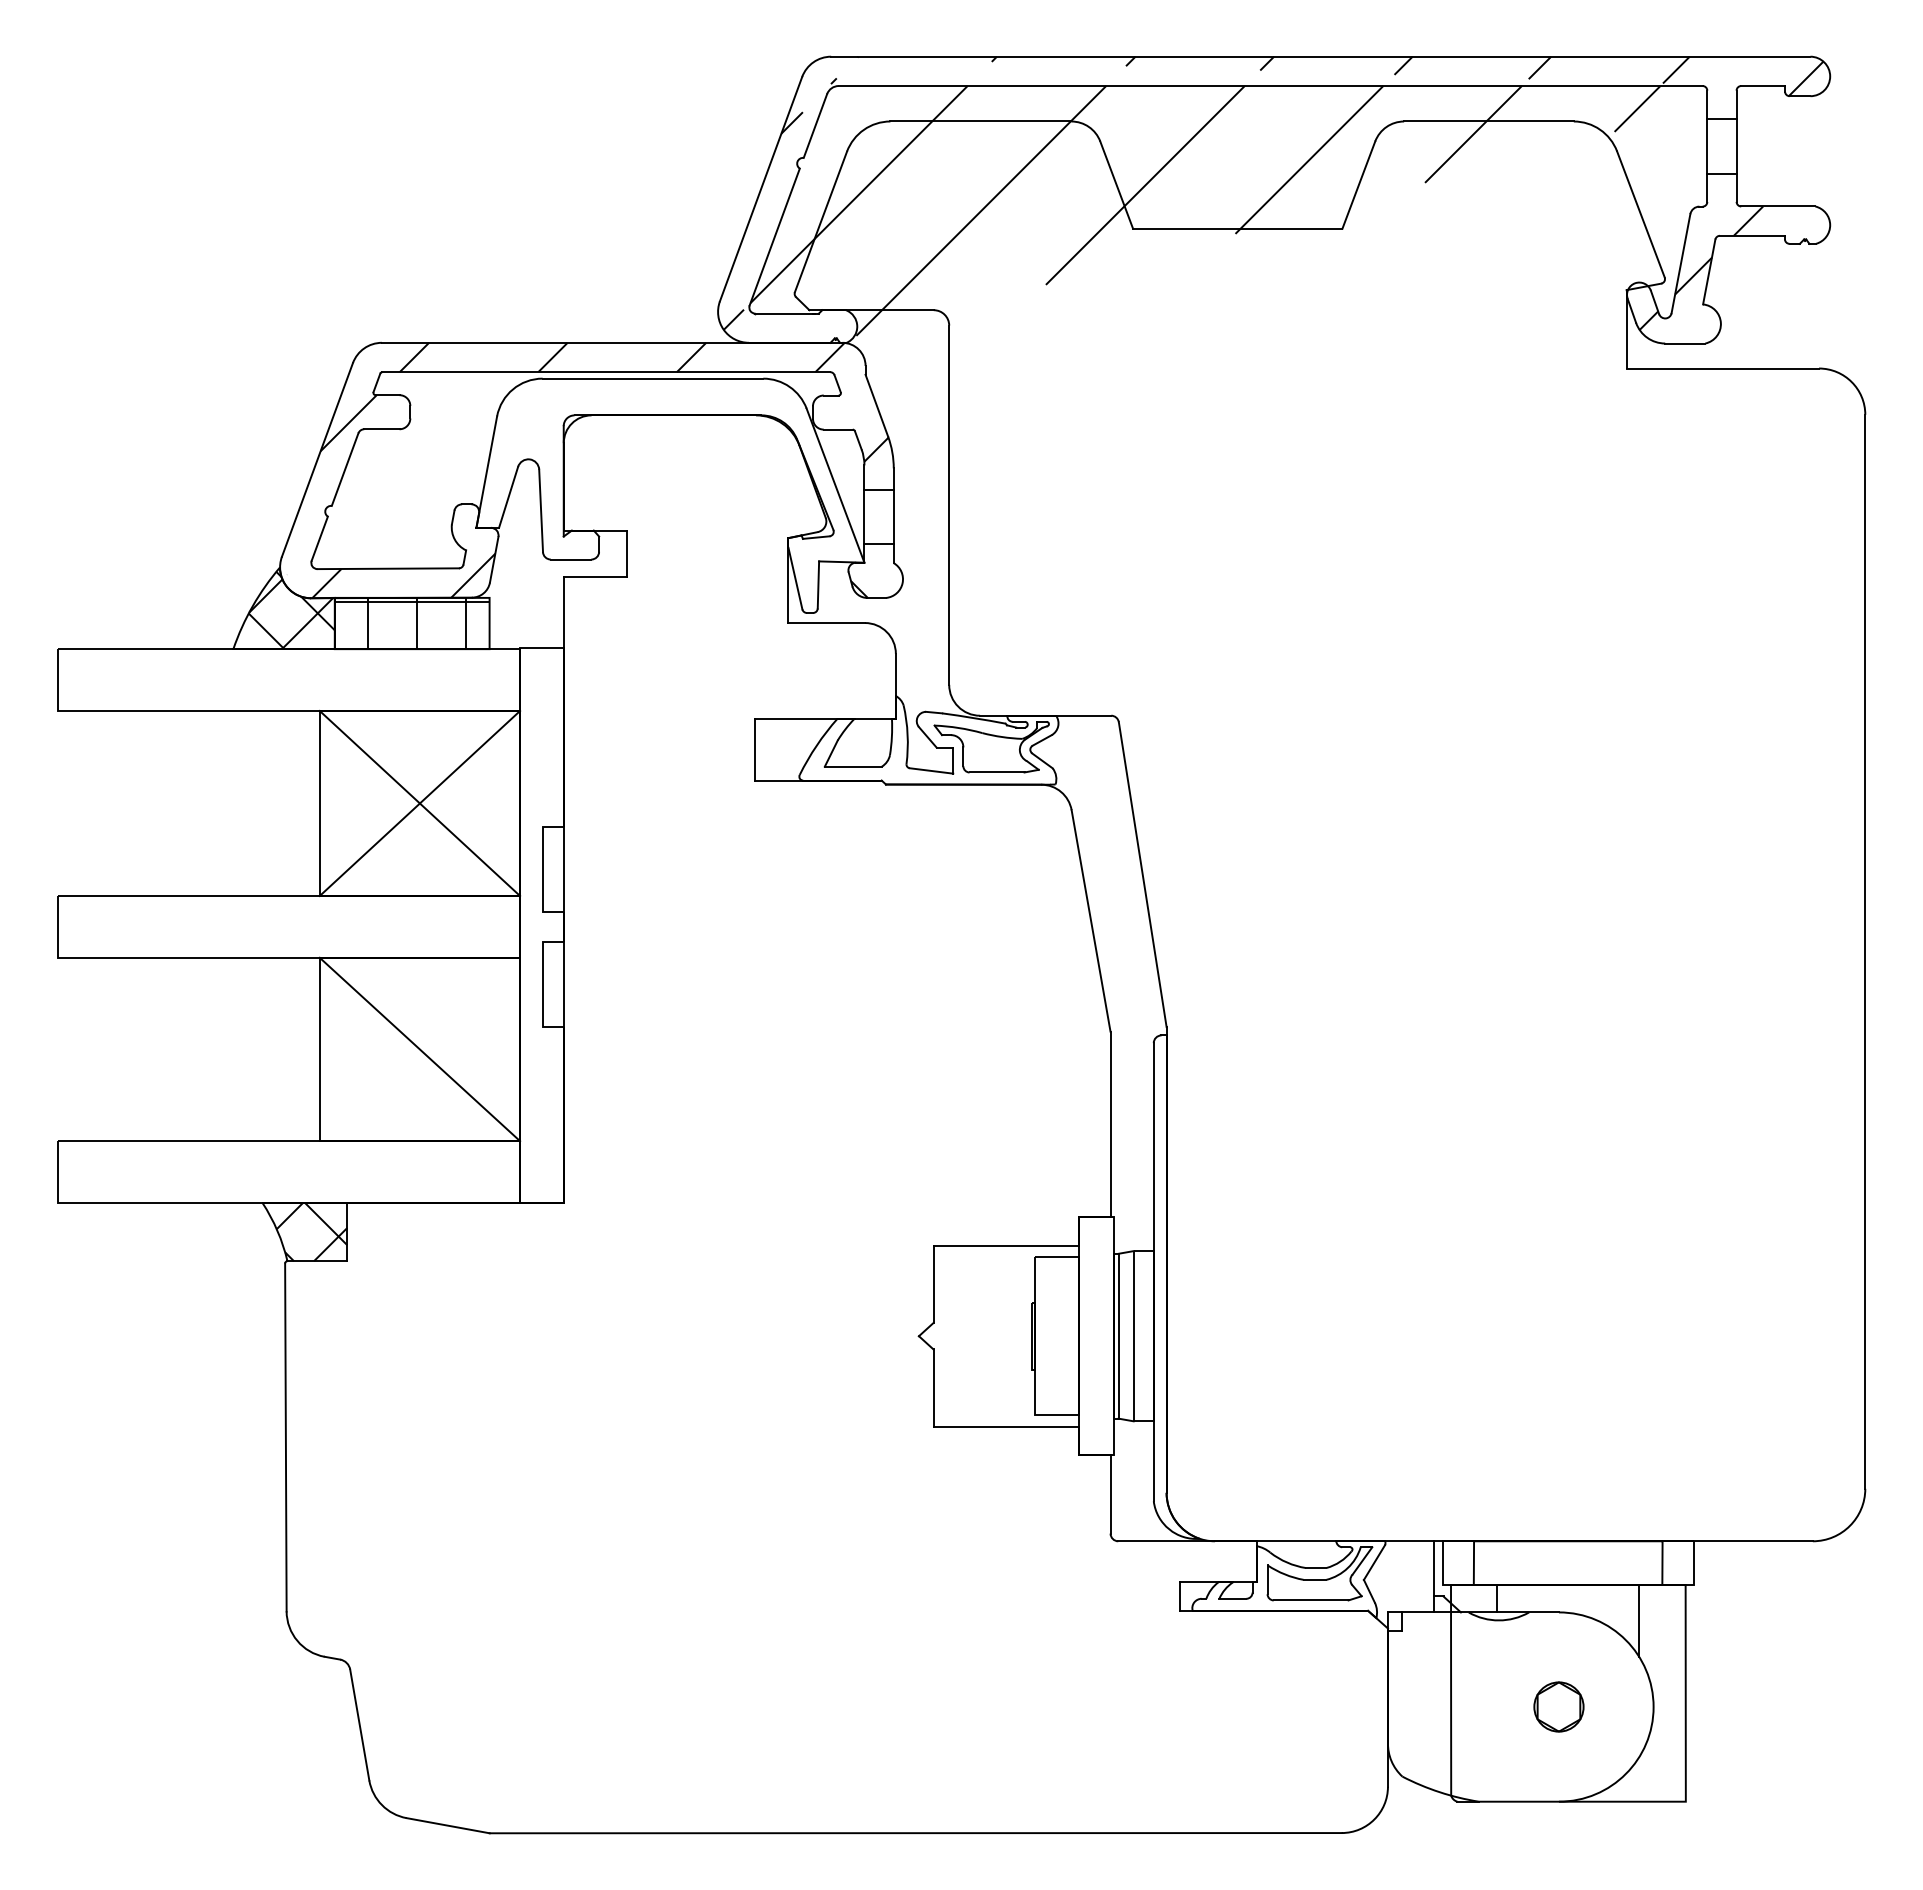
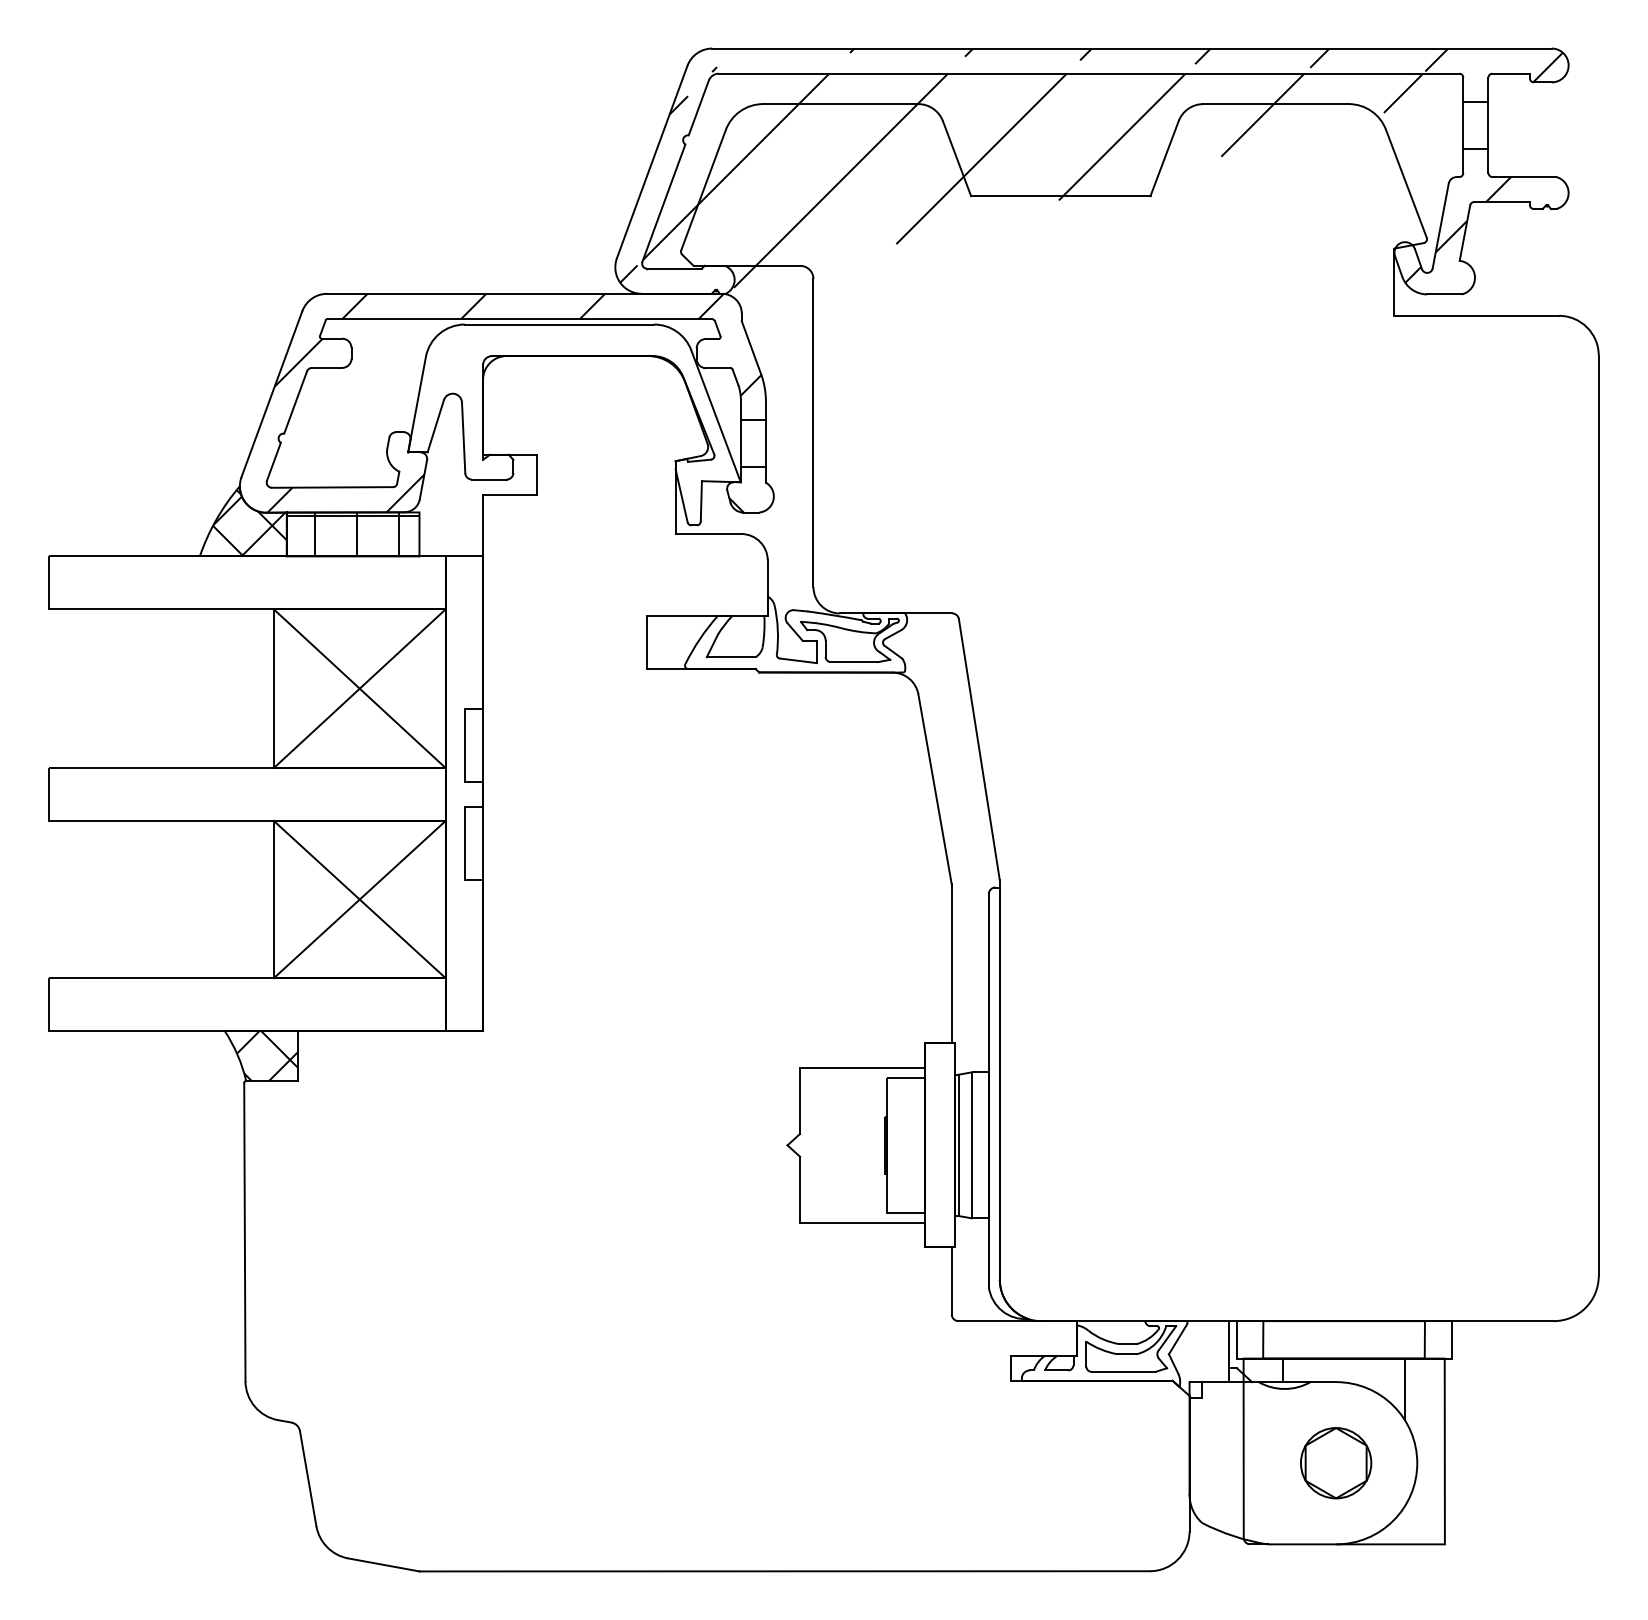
line: (419, 1049) -> (359, 899), added
part: (1558, 1706) -> (1335, 1462), size x1.67

